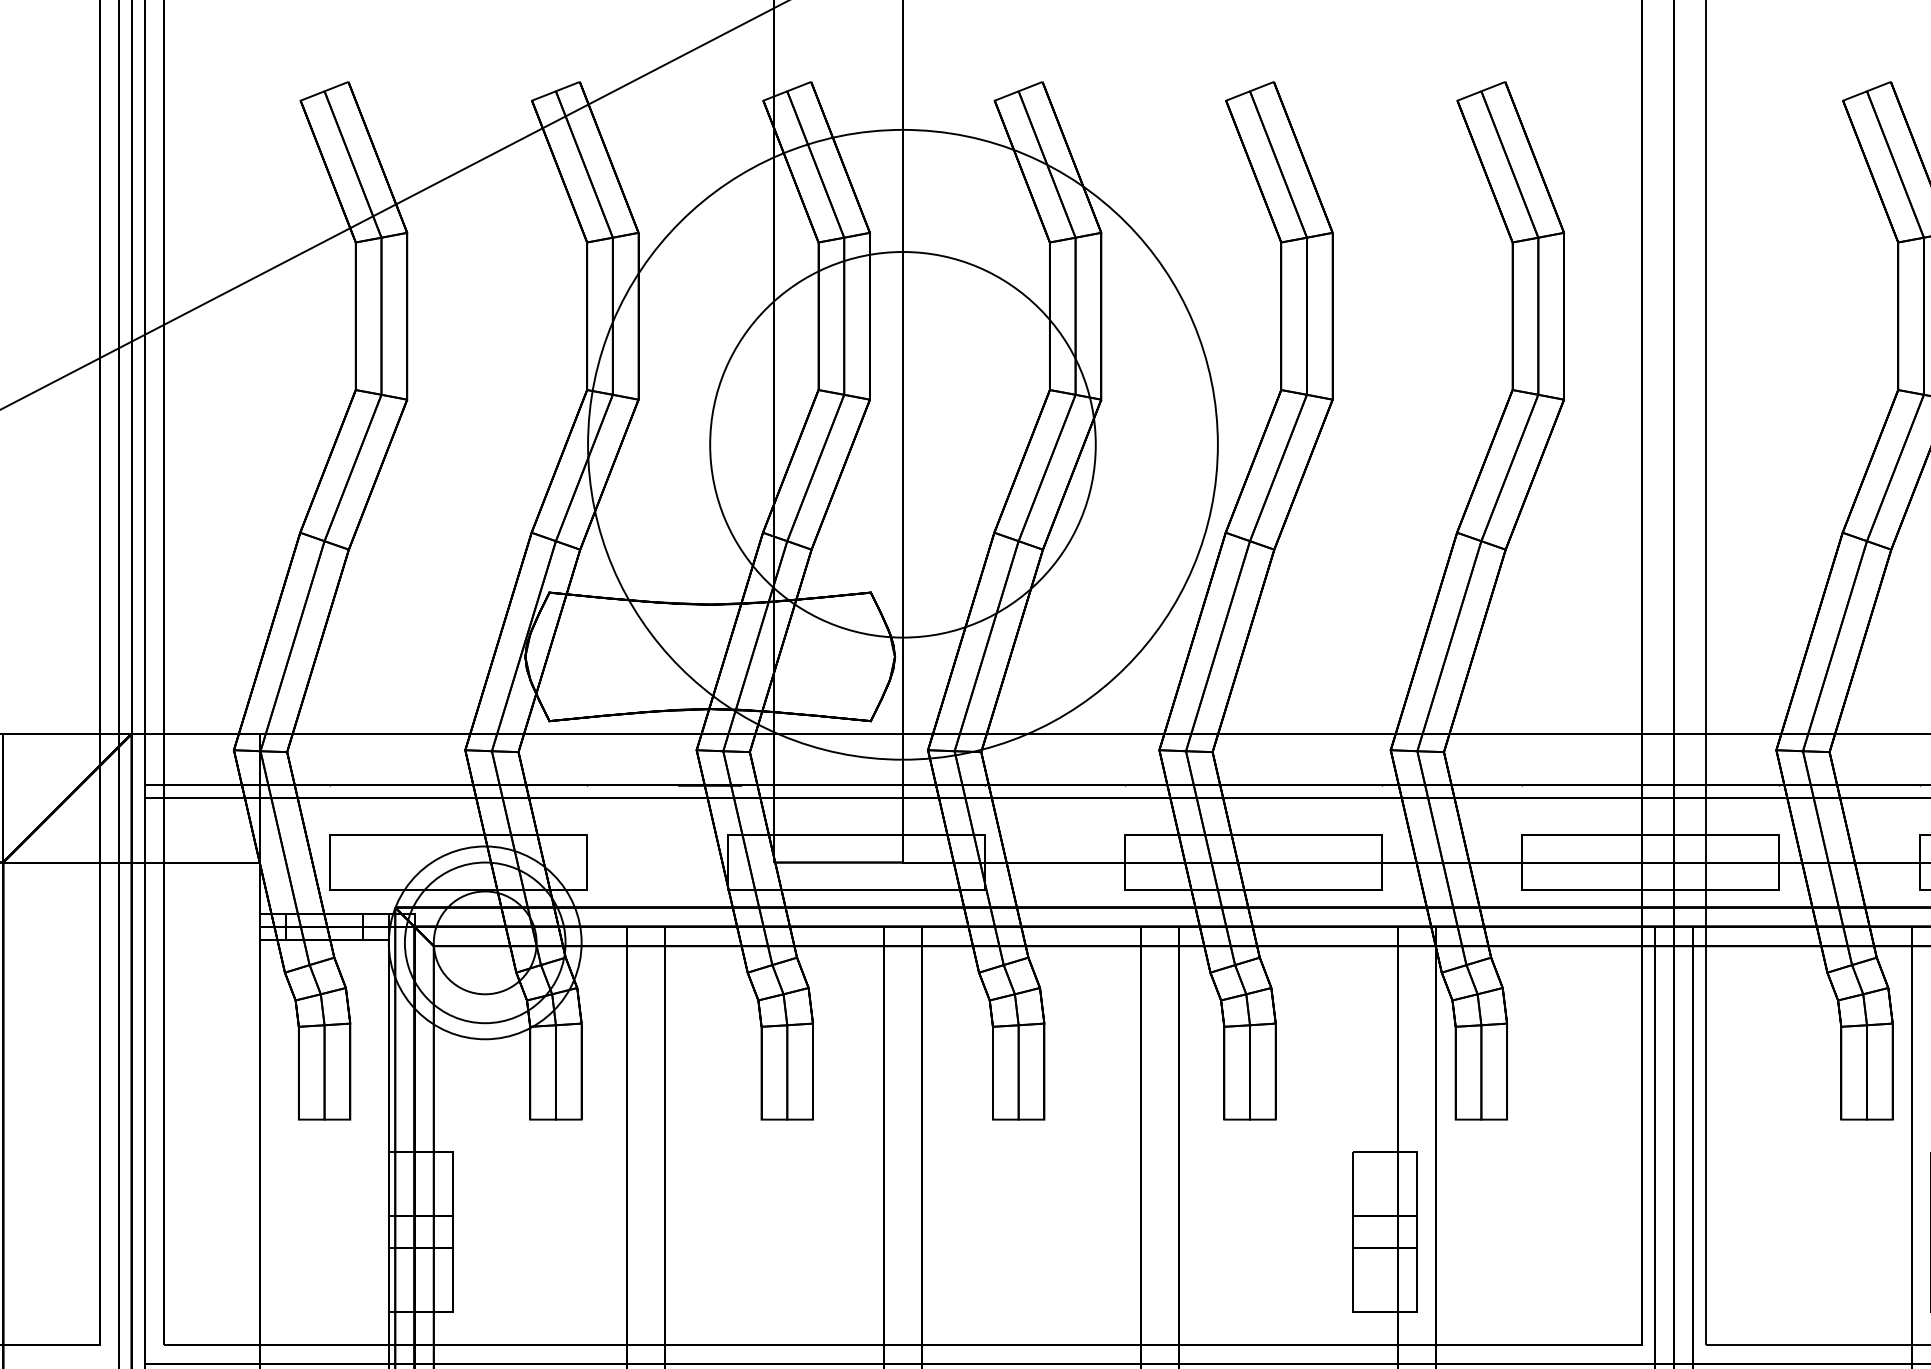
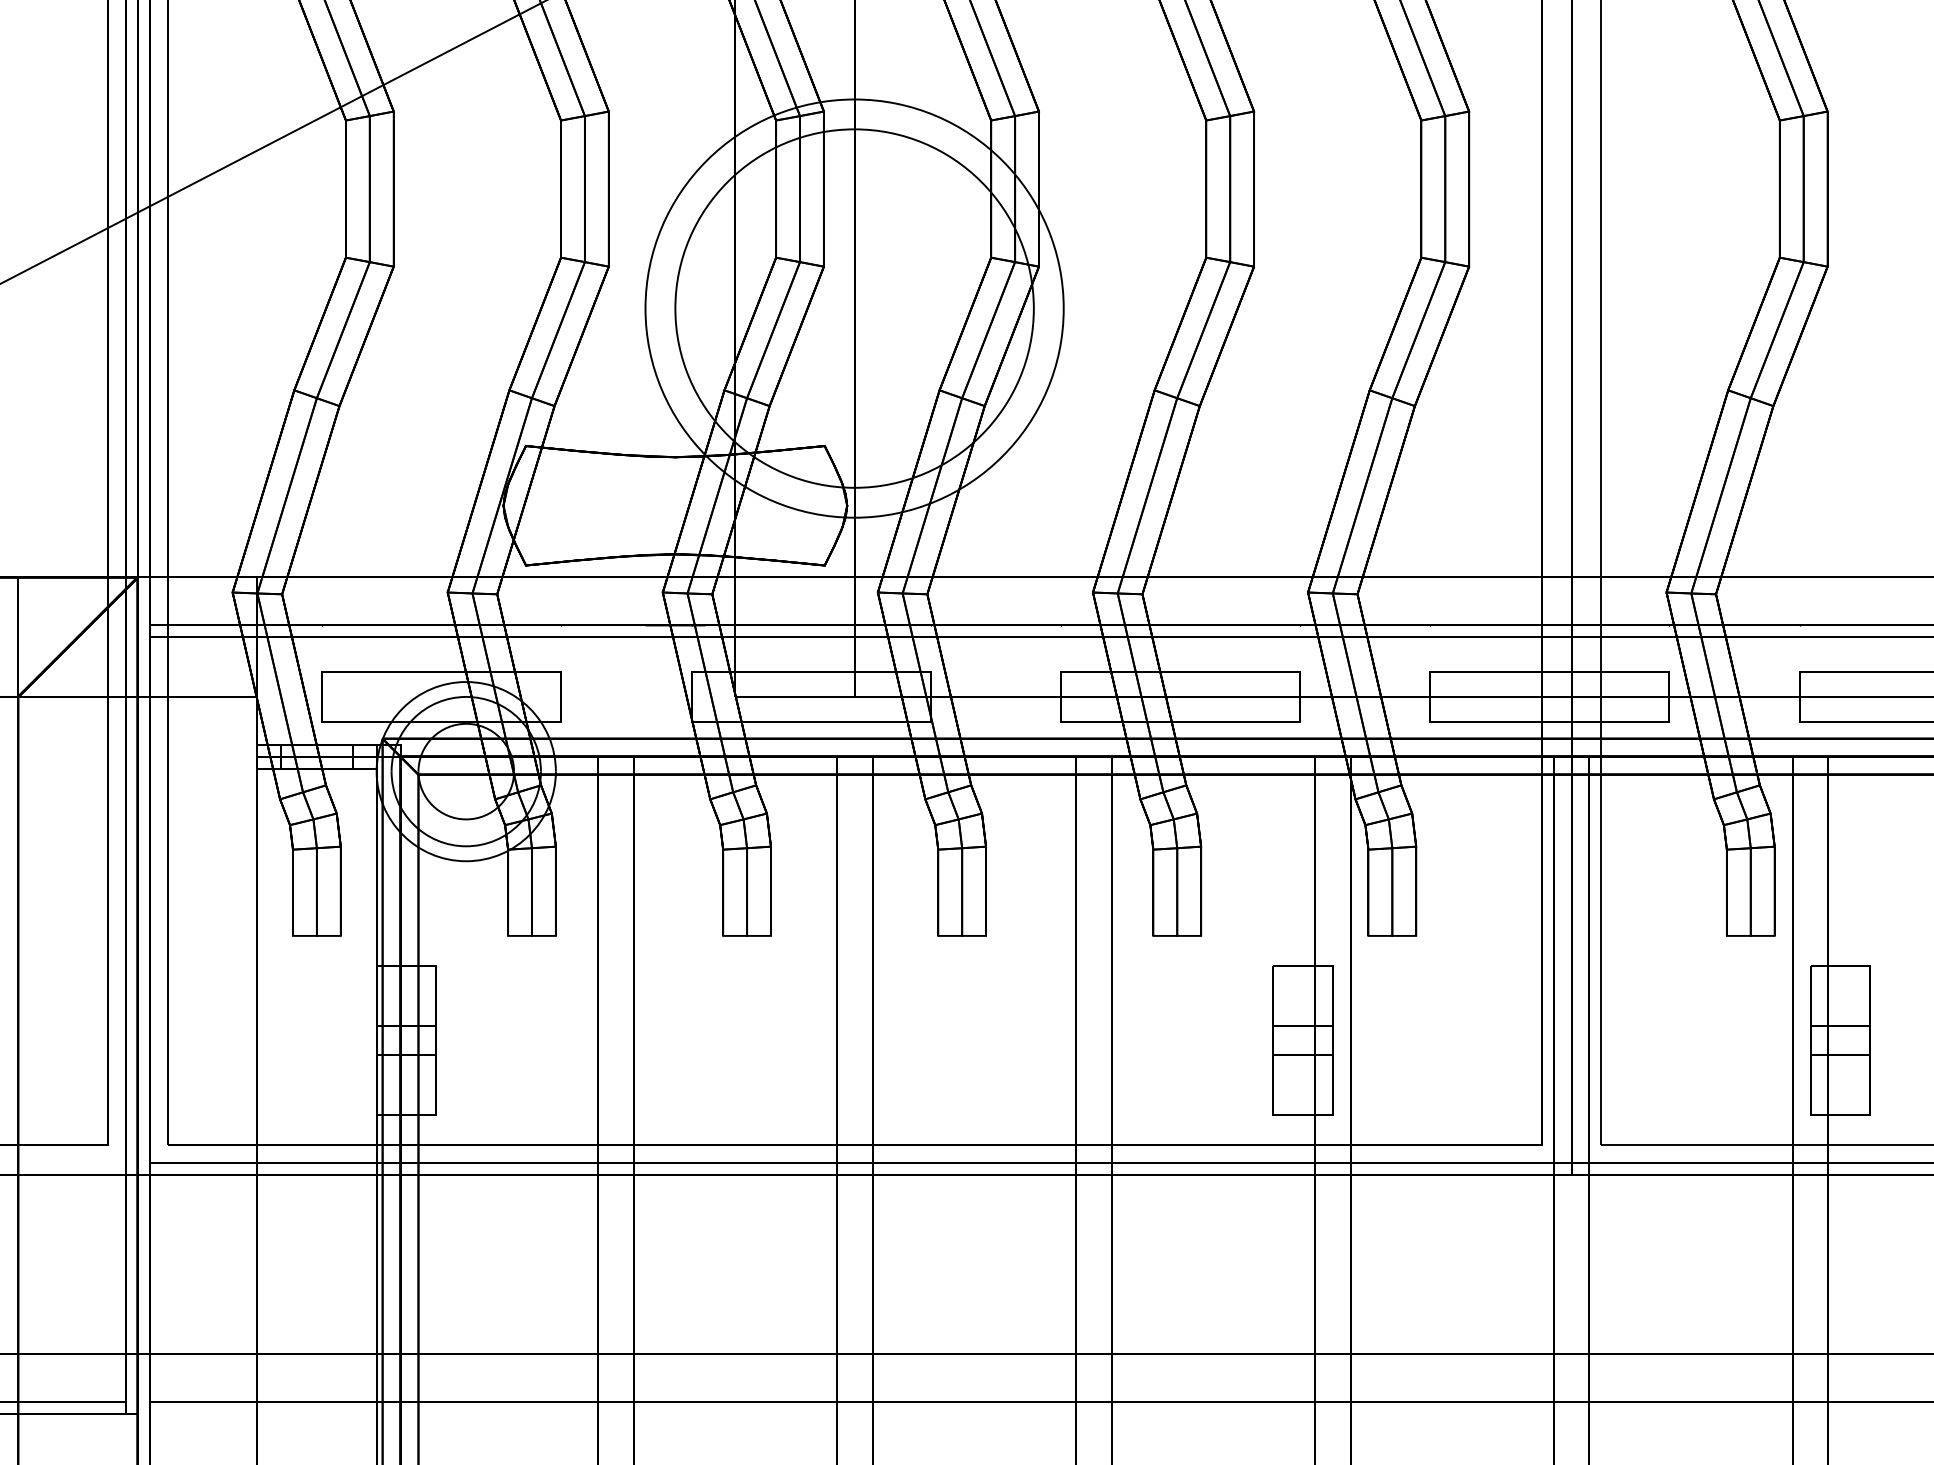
circle: (902, 444) -> (854, 308), size x0.71

